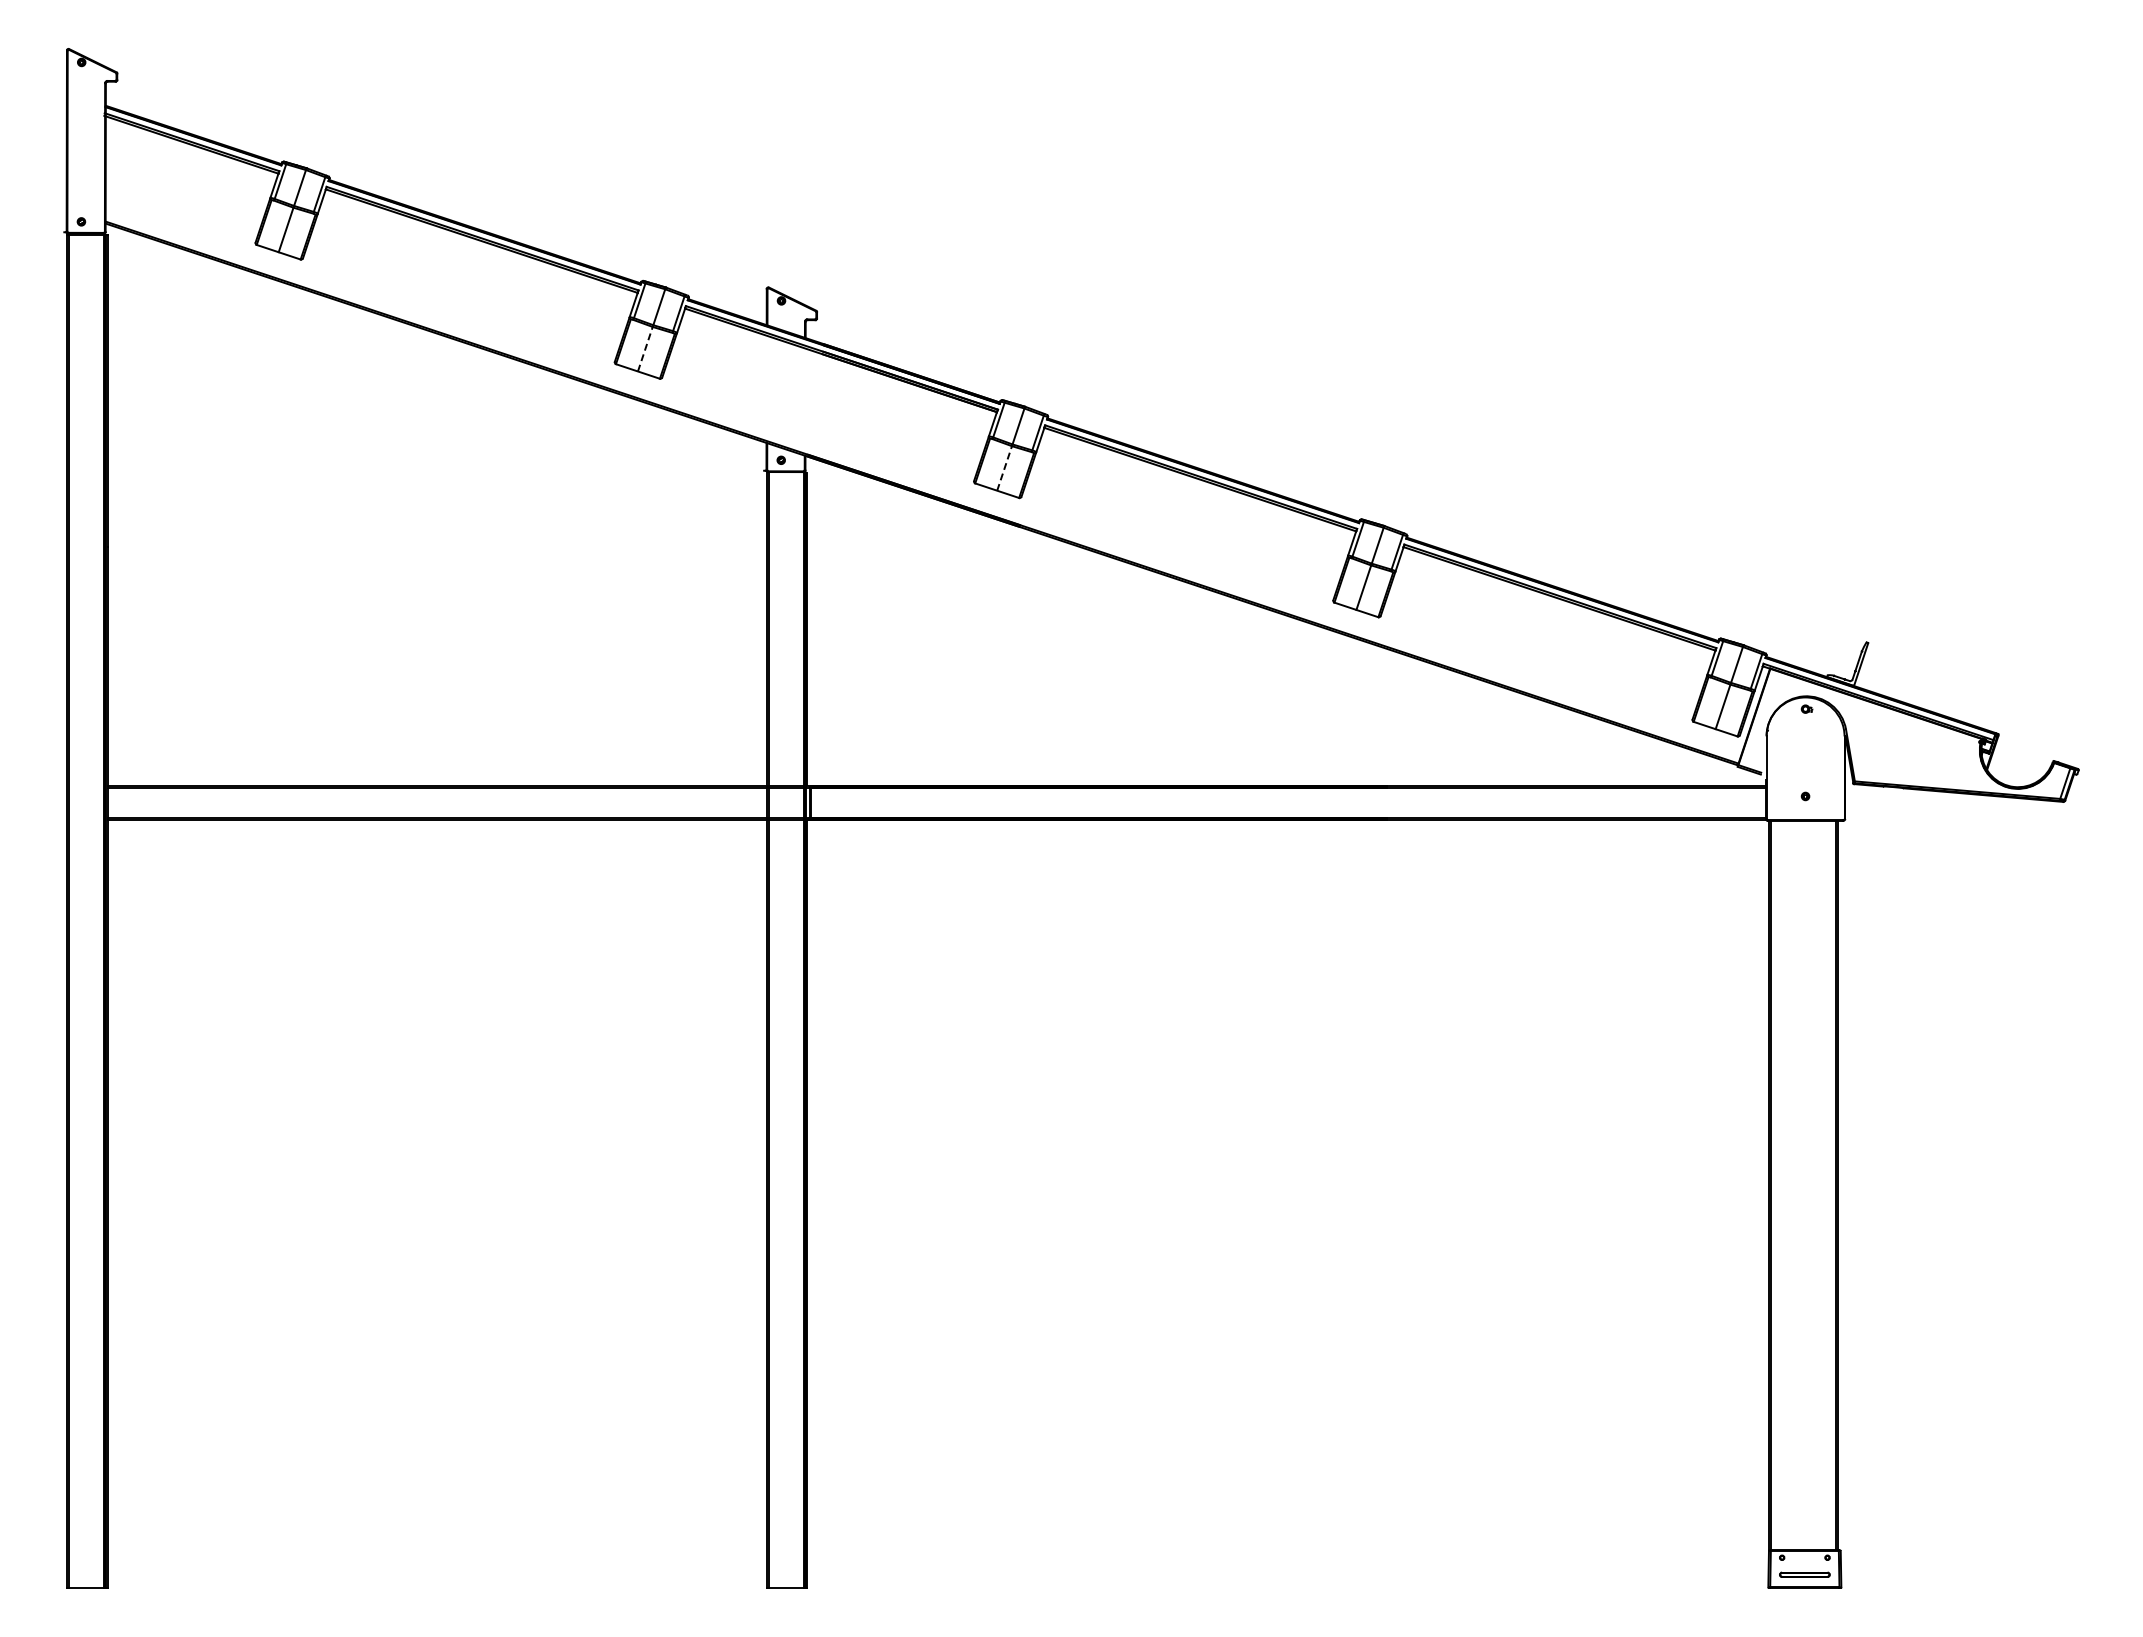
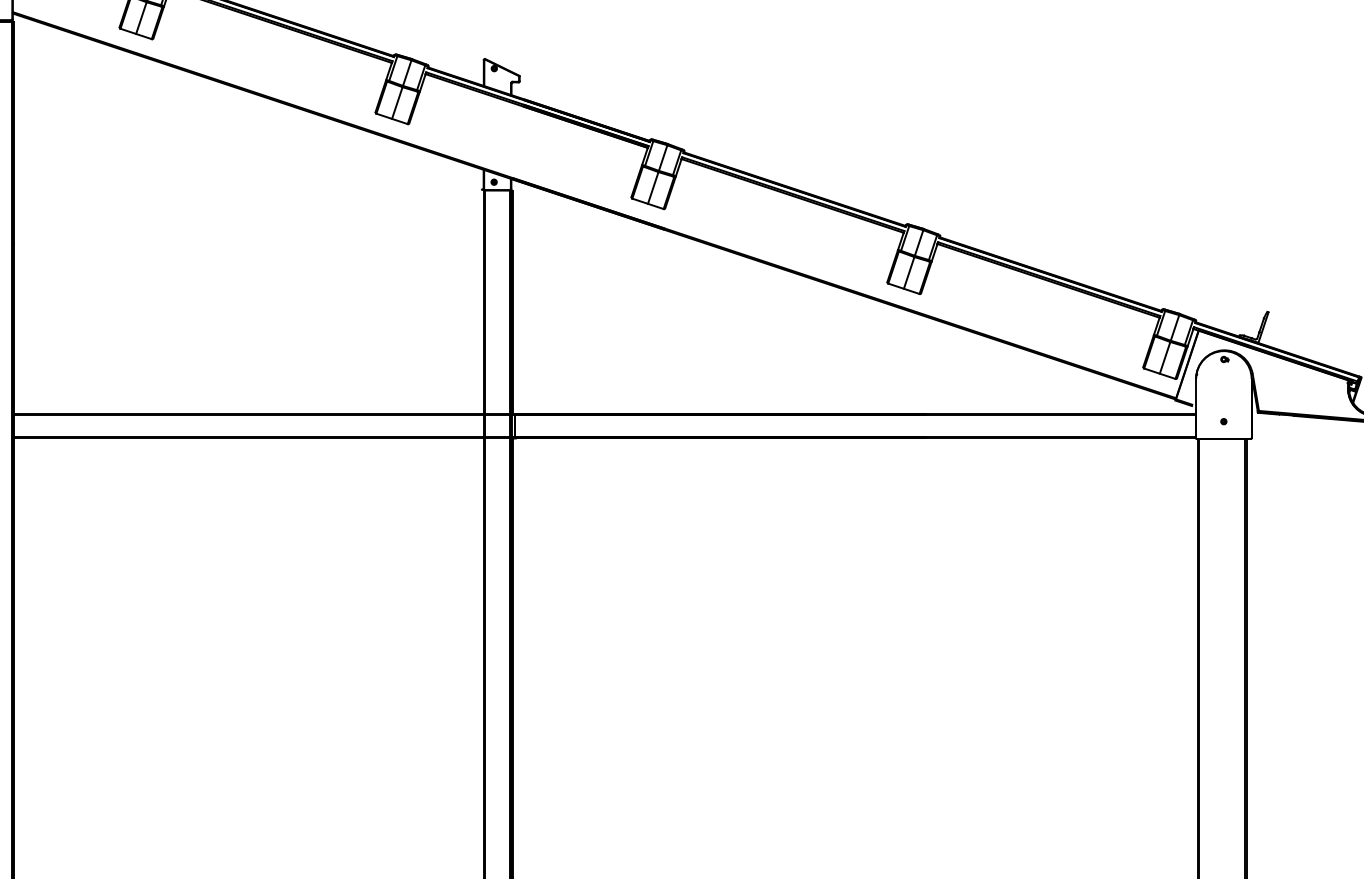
line: (645, 348) -> (397, 102), dashed -> solid
line: (1004, 467) -> (653, 187), dashed -> solid

